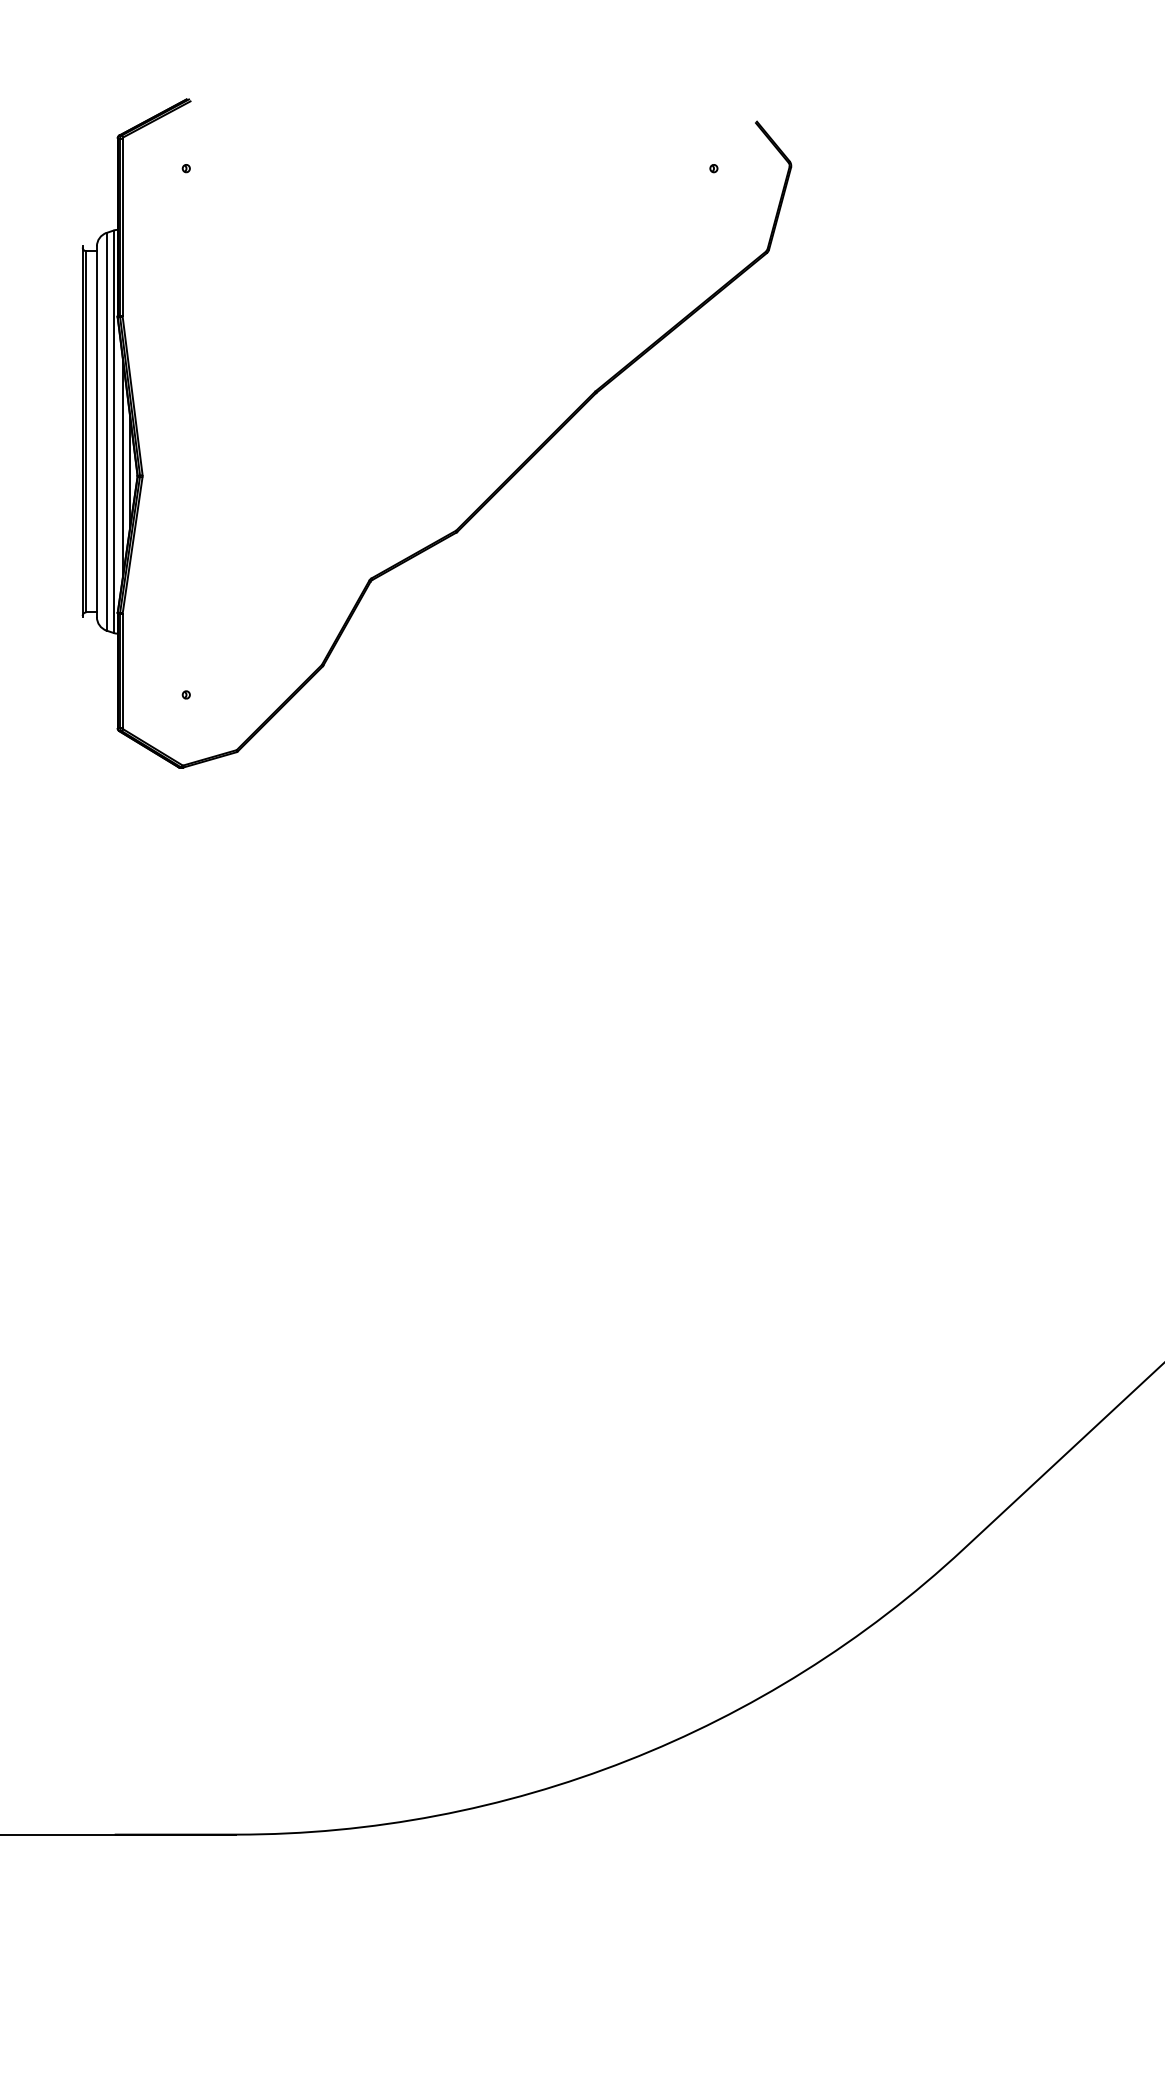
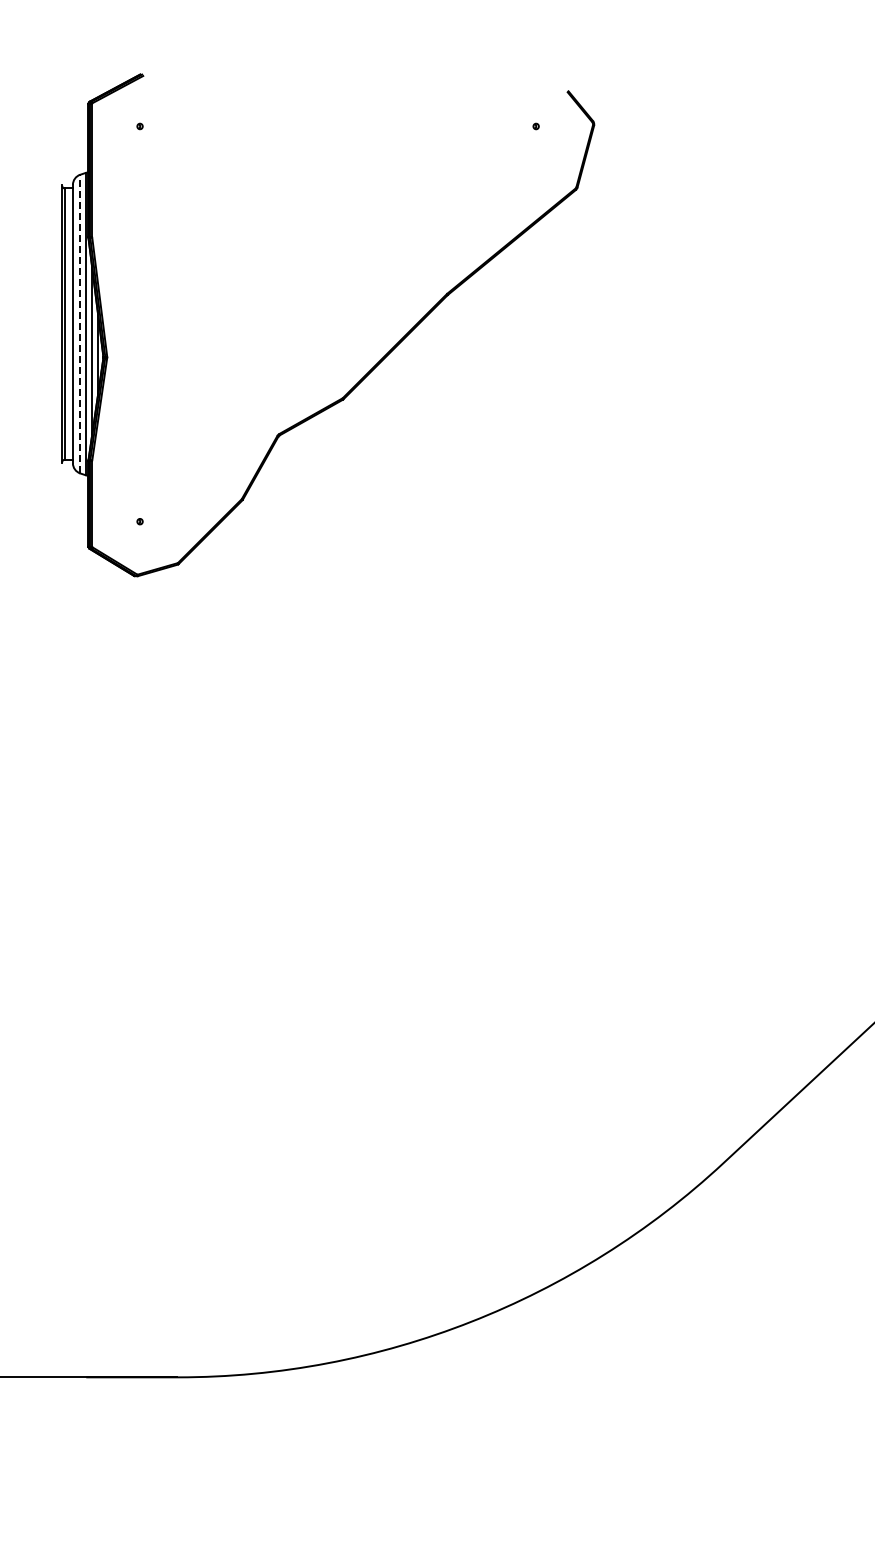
line: (107, 430) -> (80, 323), solid -> dashed

